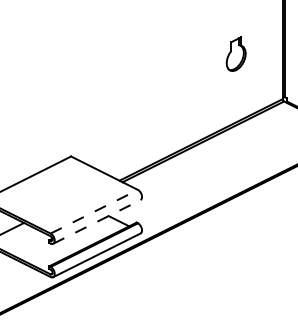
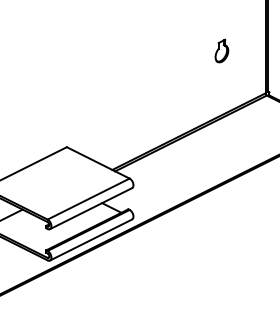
part: (235, 53) -> (221, 50), size x0.71
line: (94, 212) -> (88, 199), dashed -> solid
line: (97, 221) -> (91, 208), dashed -> solid

